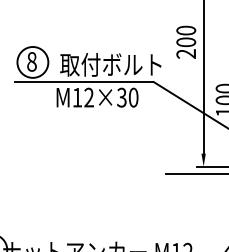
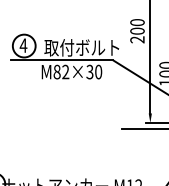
text: (31, 61) -> (23, 45), 8 -> 4
text: (76, 96) -> (56, 71), M12×30 -> M82×30

